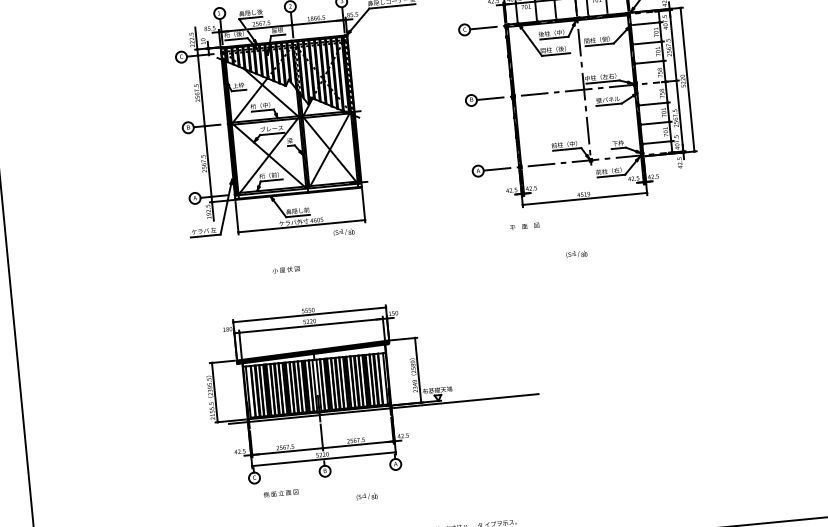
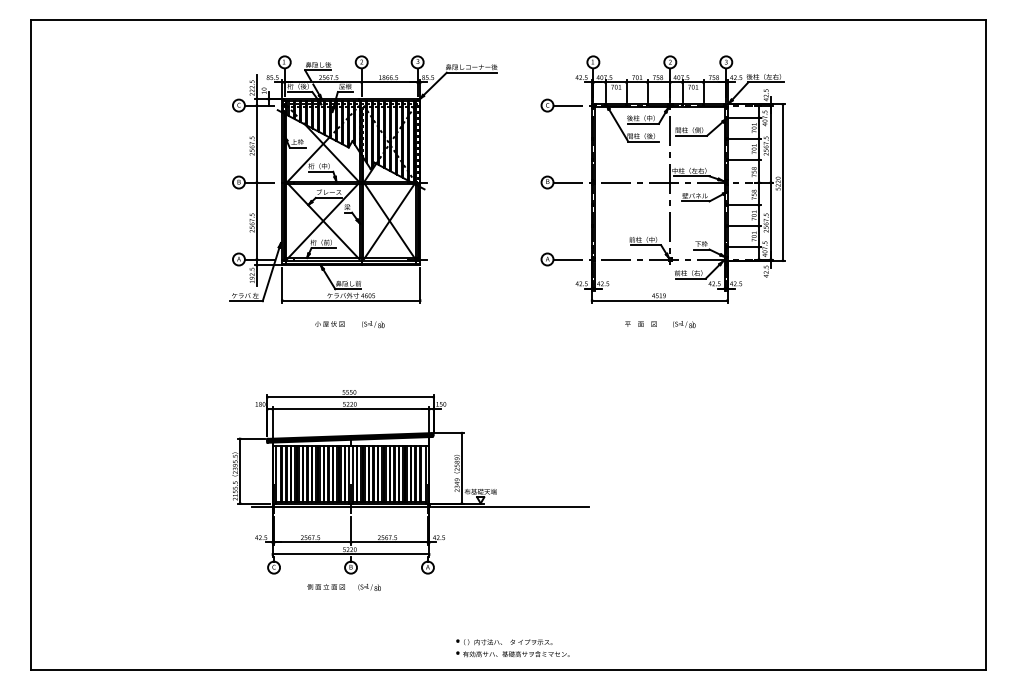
text: (524, 225) -> (640, 323), moved
text: (344, 232) -> (373, 324), moved
text: (576, 254) -> (684, 324), moved
text: (285, 269) -> (329, 323), moved
text: (280, 493) -> (325, 586), moved
text: (366, 496) -> (369, 587), moved

